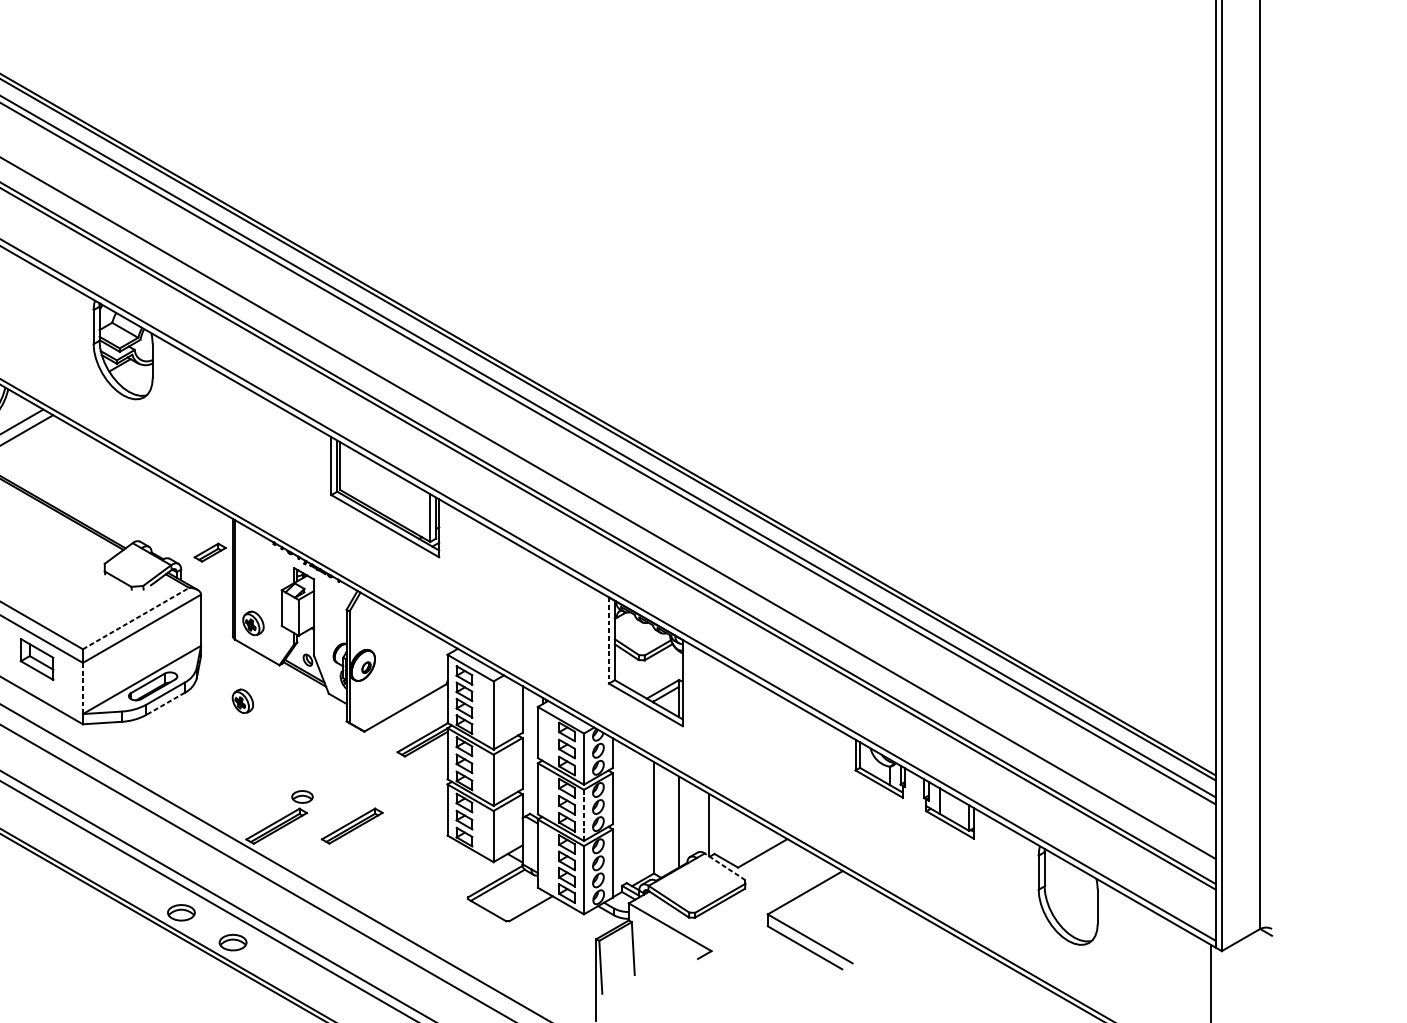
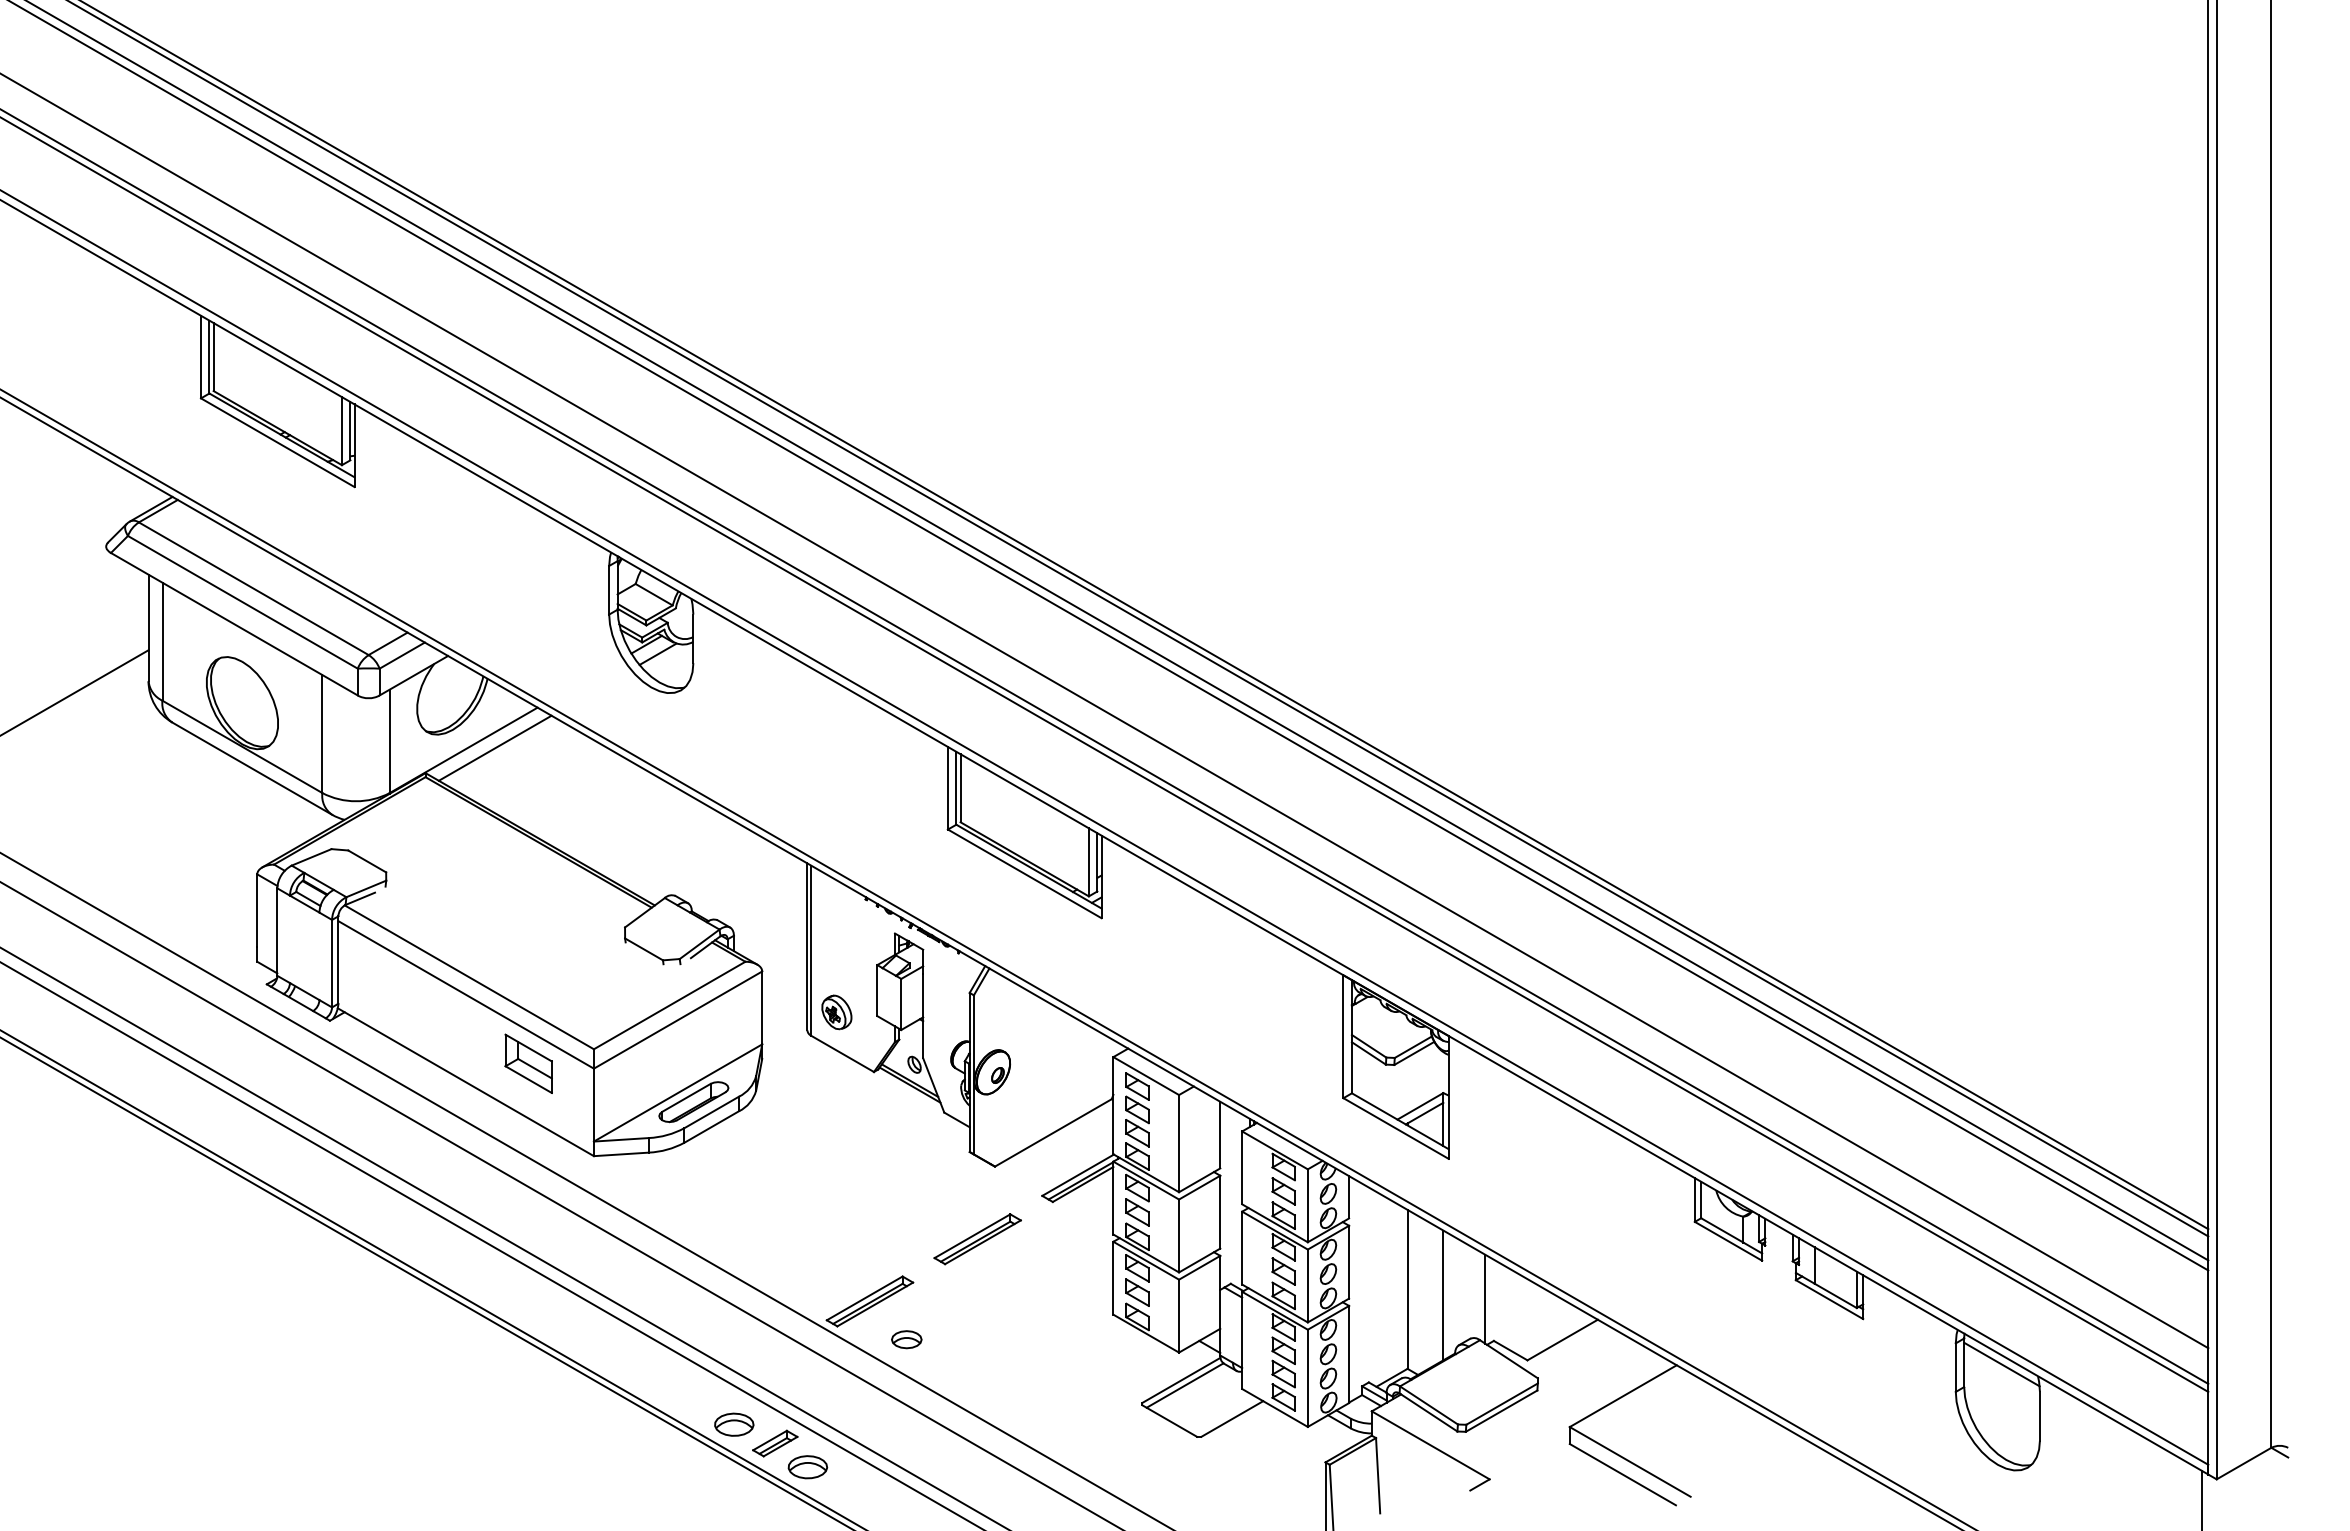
line: (127, 372) -> (657, 654), added
part: (210, 552) -> (775, 1443), moved
line: (136, 618) -> (670, 1005), dashed -> solid
line: (608, 641) -> (1343, 1037), dashed -> solid
line: (82, 688) -> (593, 1105), dashed -> solid
part: (242, 701) -> (821, 1123), removed
line: (165, 703) -> (711, 1126), dashed -> solid
part: (302, 796) -> (906, 1339), moved
line: (583, 815) -> (1307, 1285), dashed -> solid
part: (352, 826) -> (977, 1239), moved
line: (724, 867) -> (1508, 1359), dashed -> solid
line: (1070, 870) -> (2001, 1364), added

